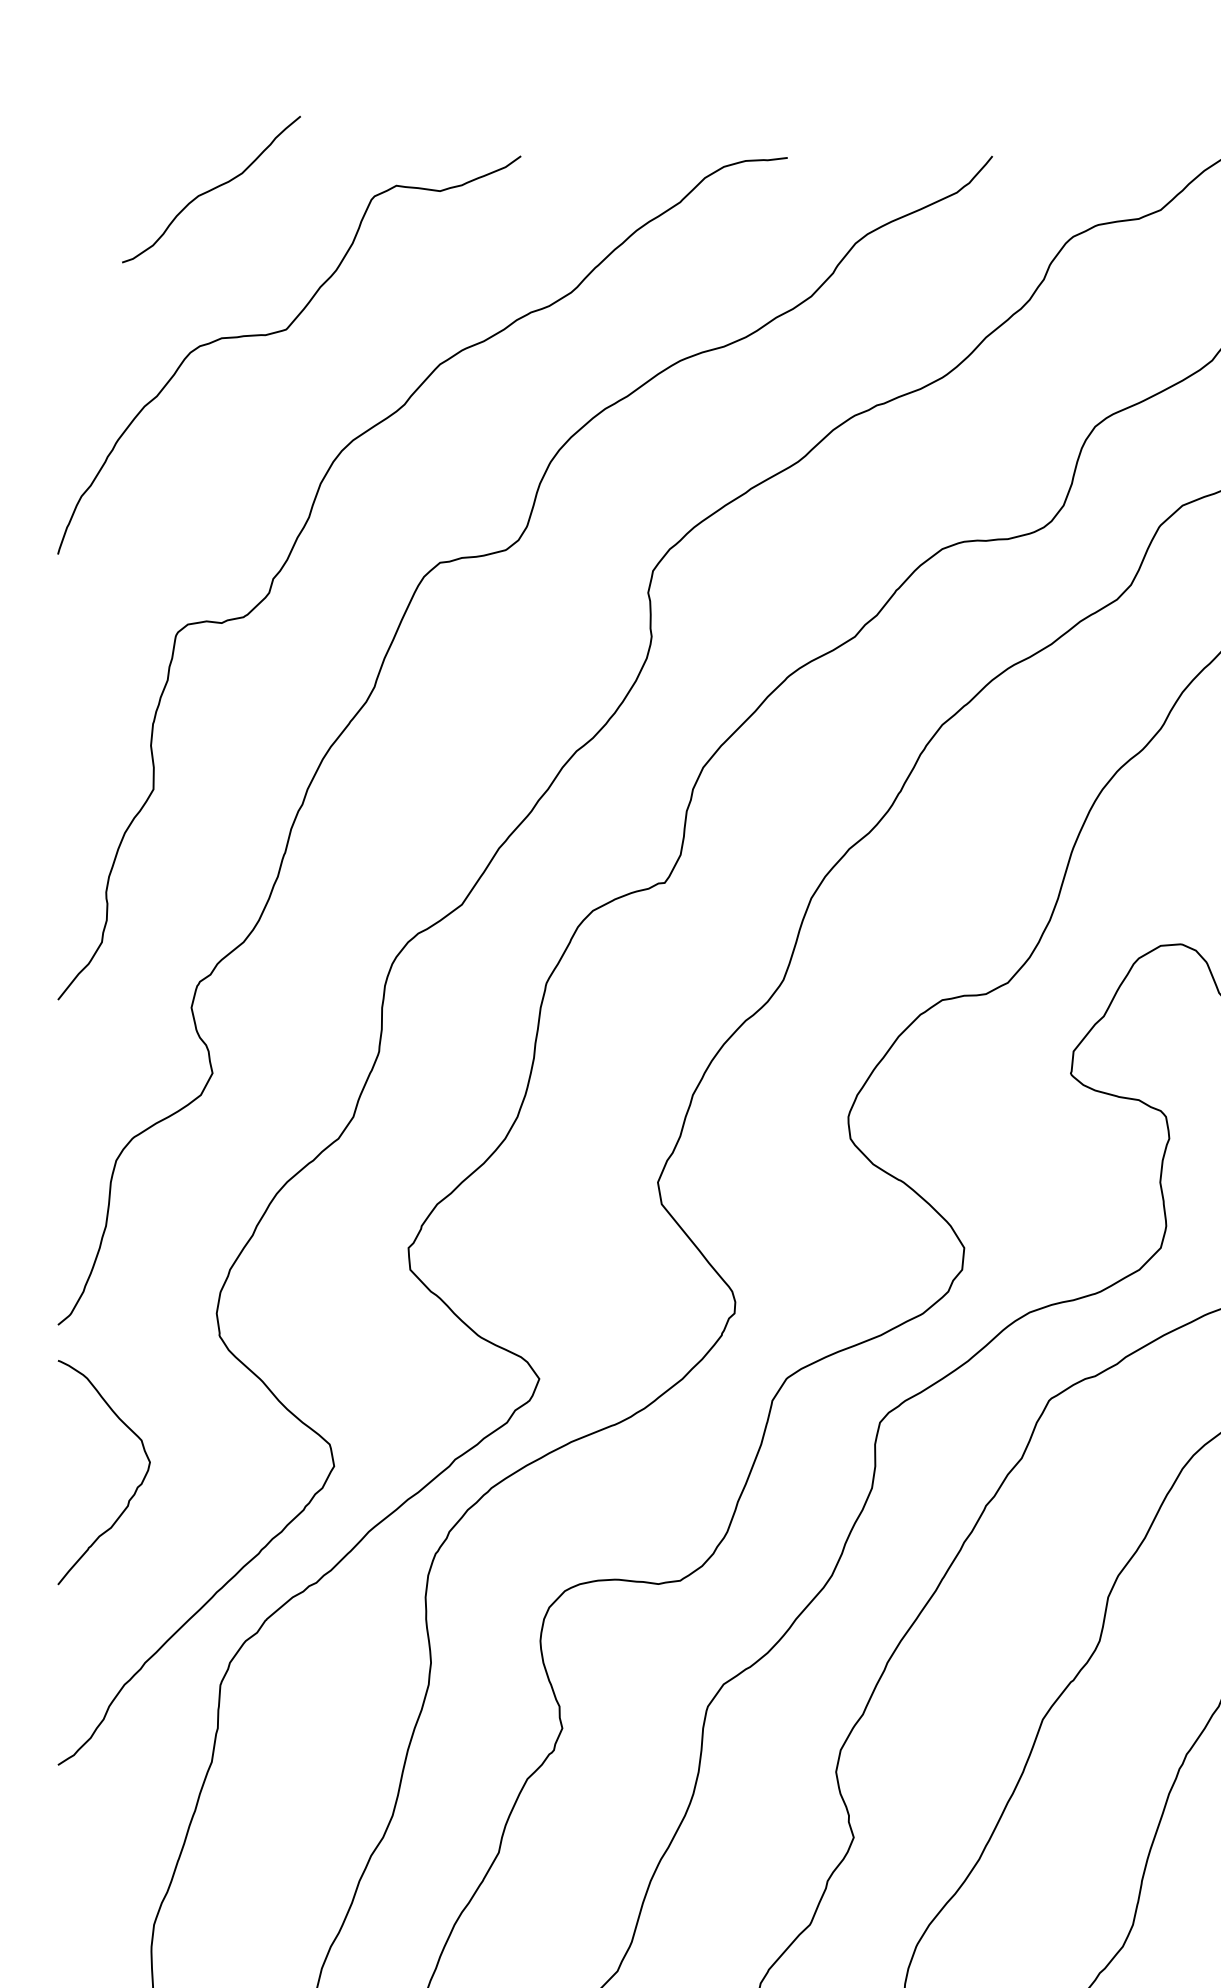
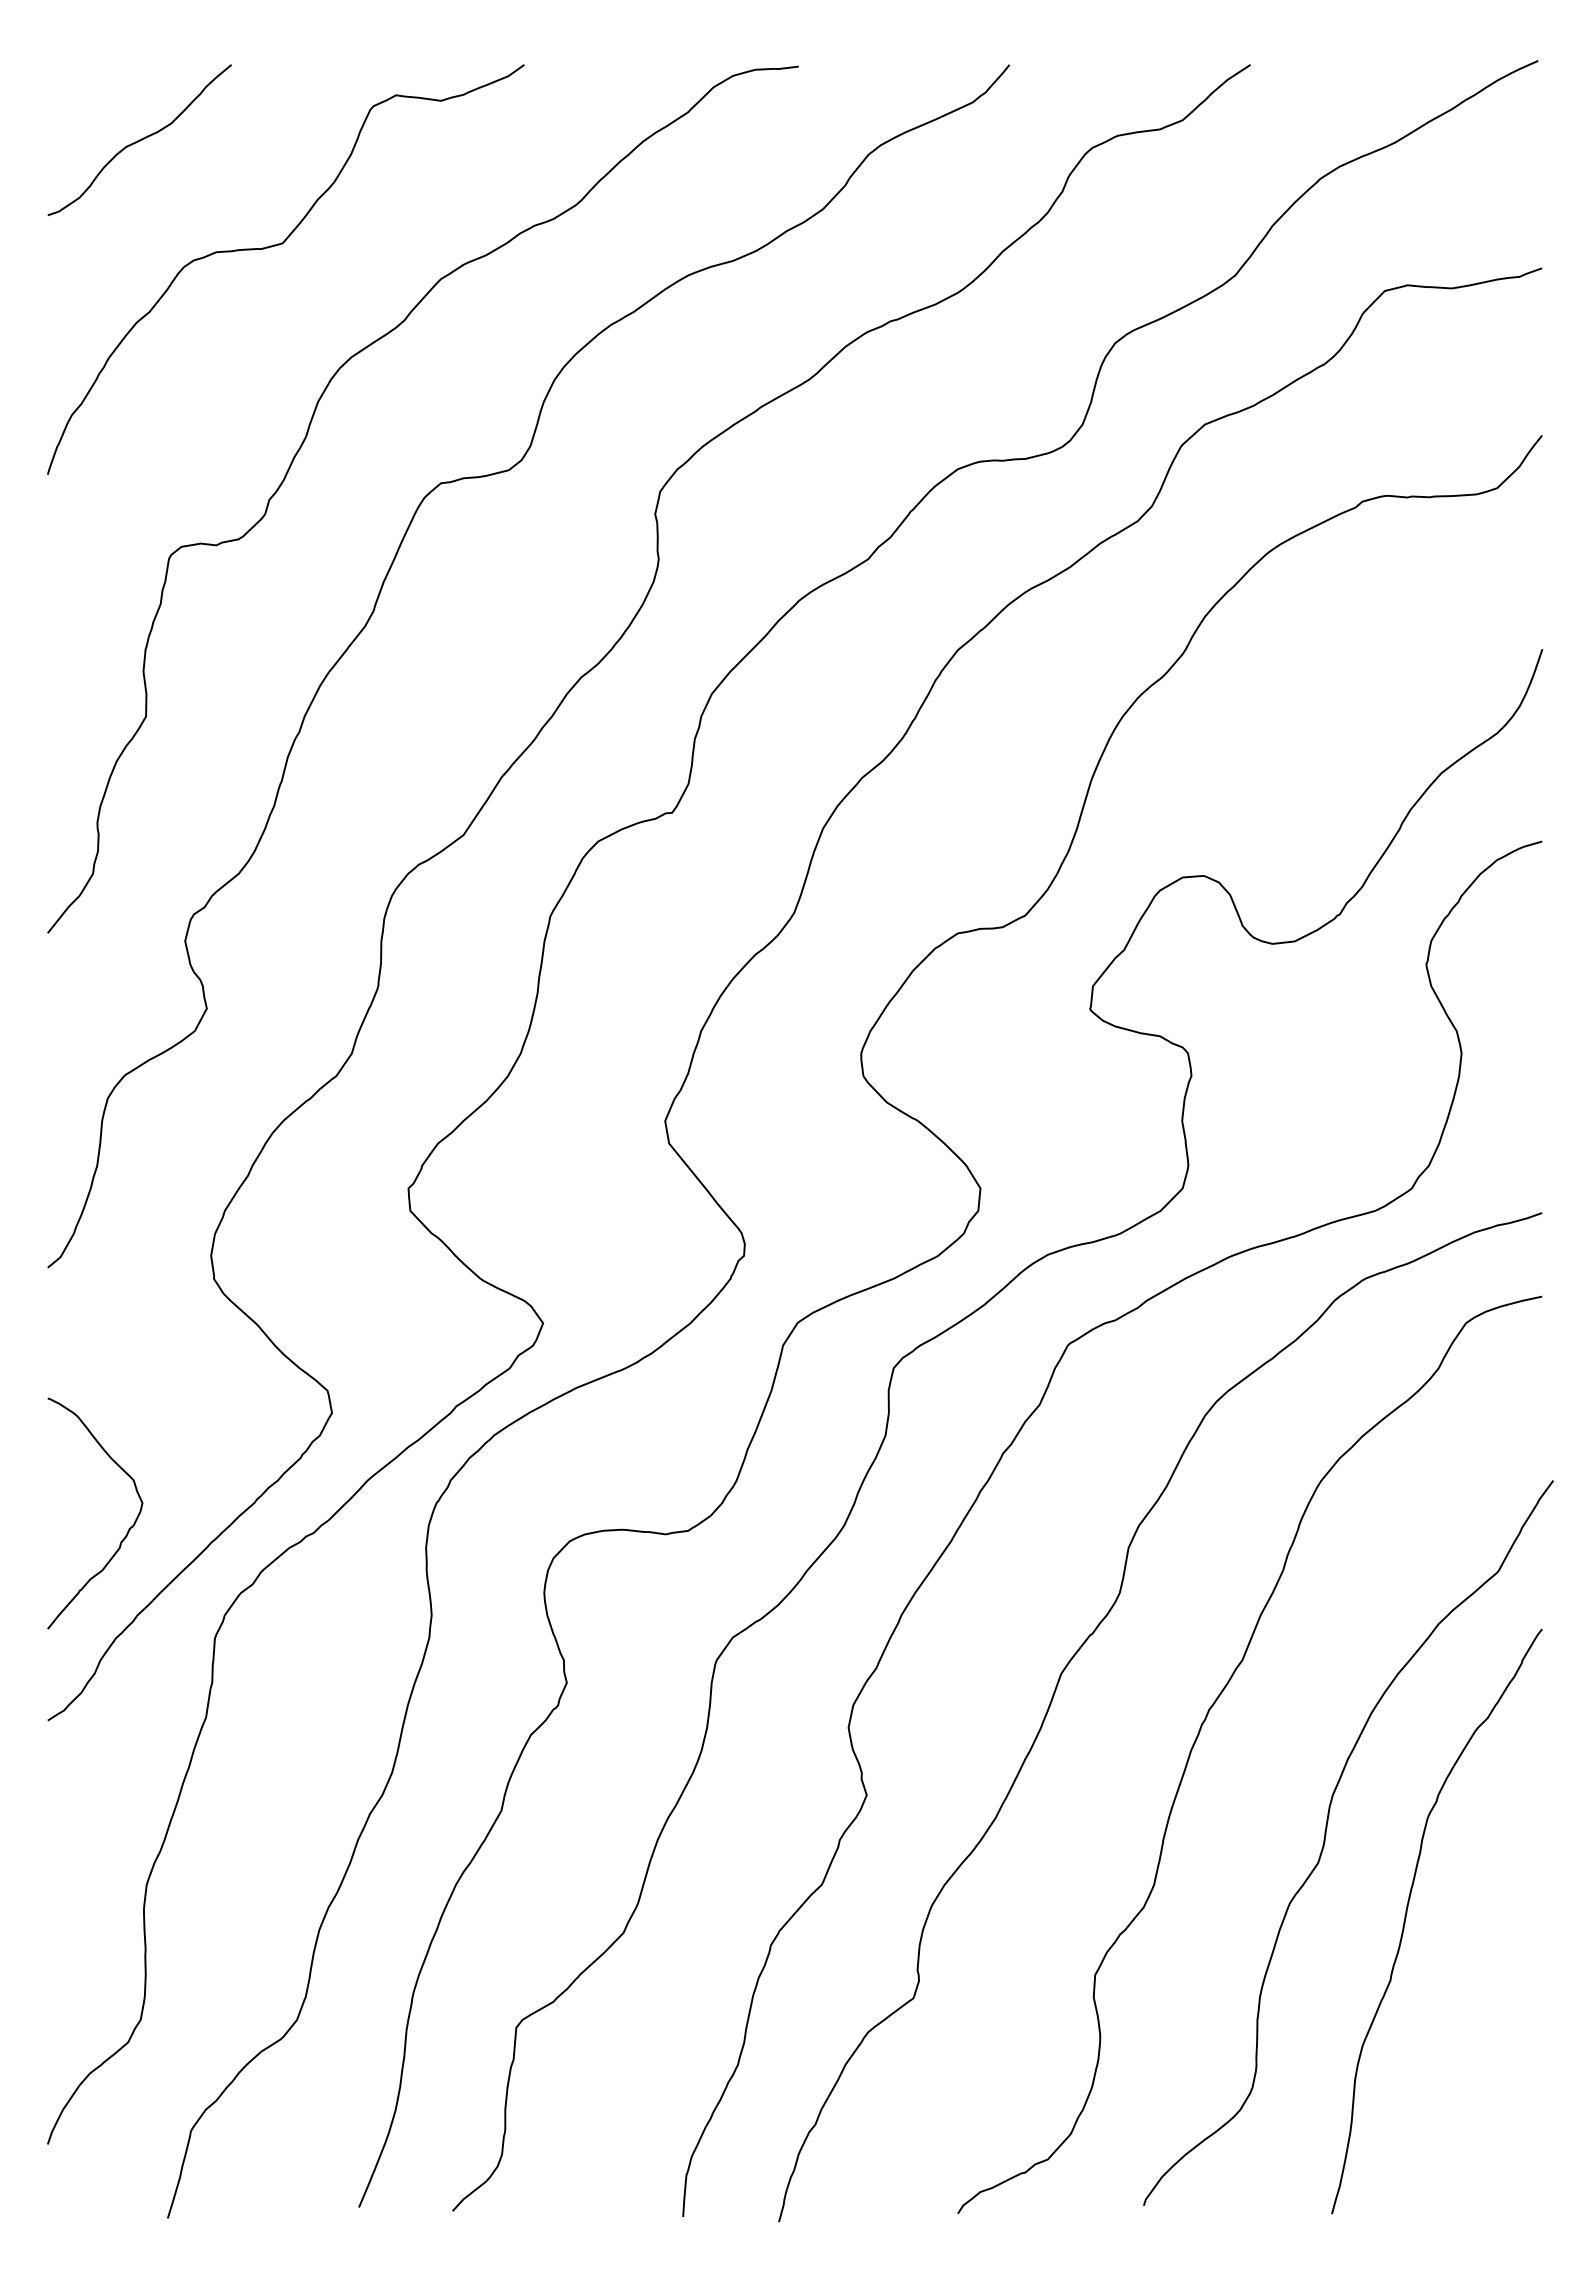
curve: (211, 189) -> (139, 140), moved
curve: (136, 1488) -> (128, 1529), moved

